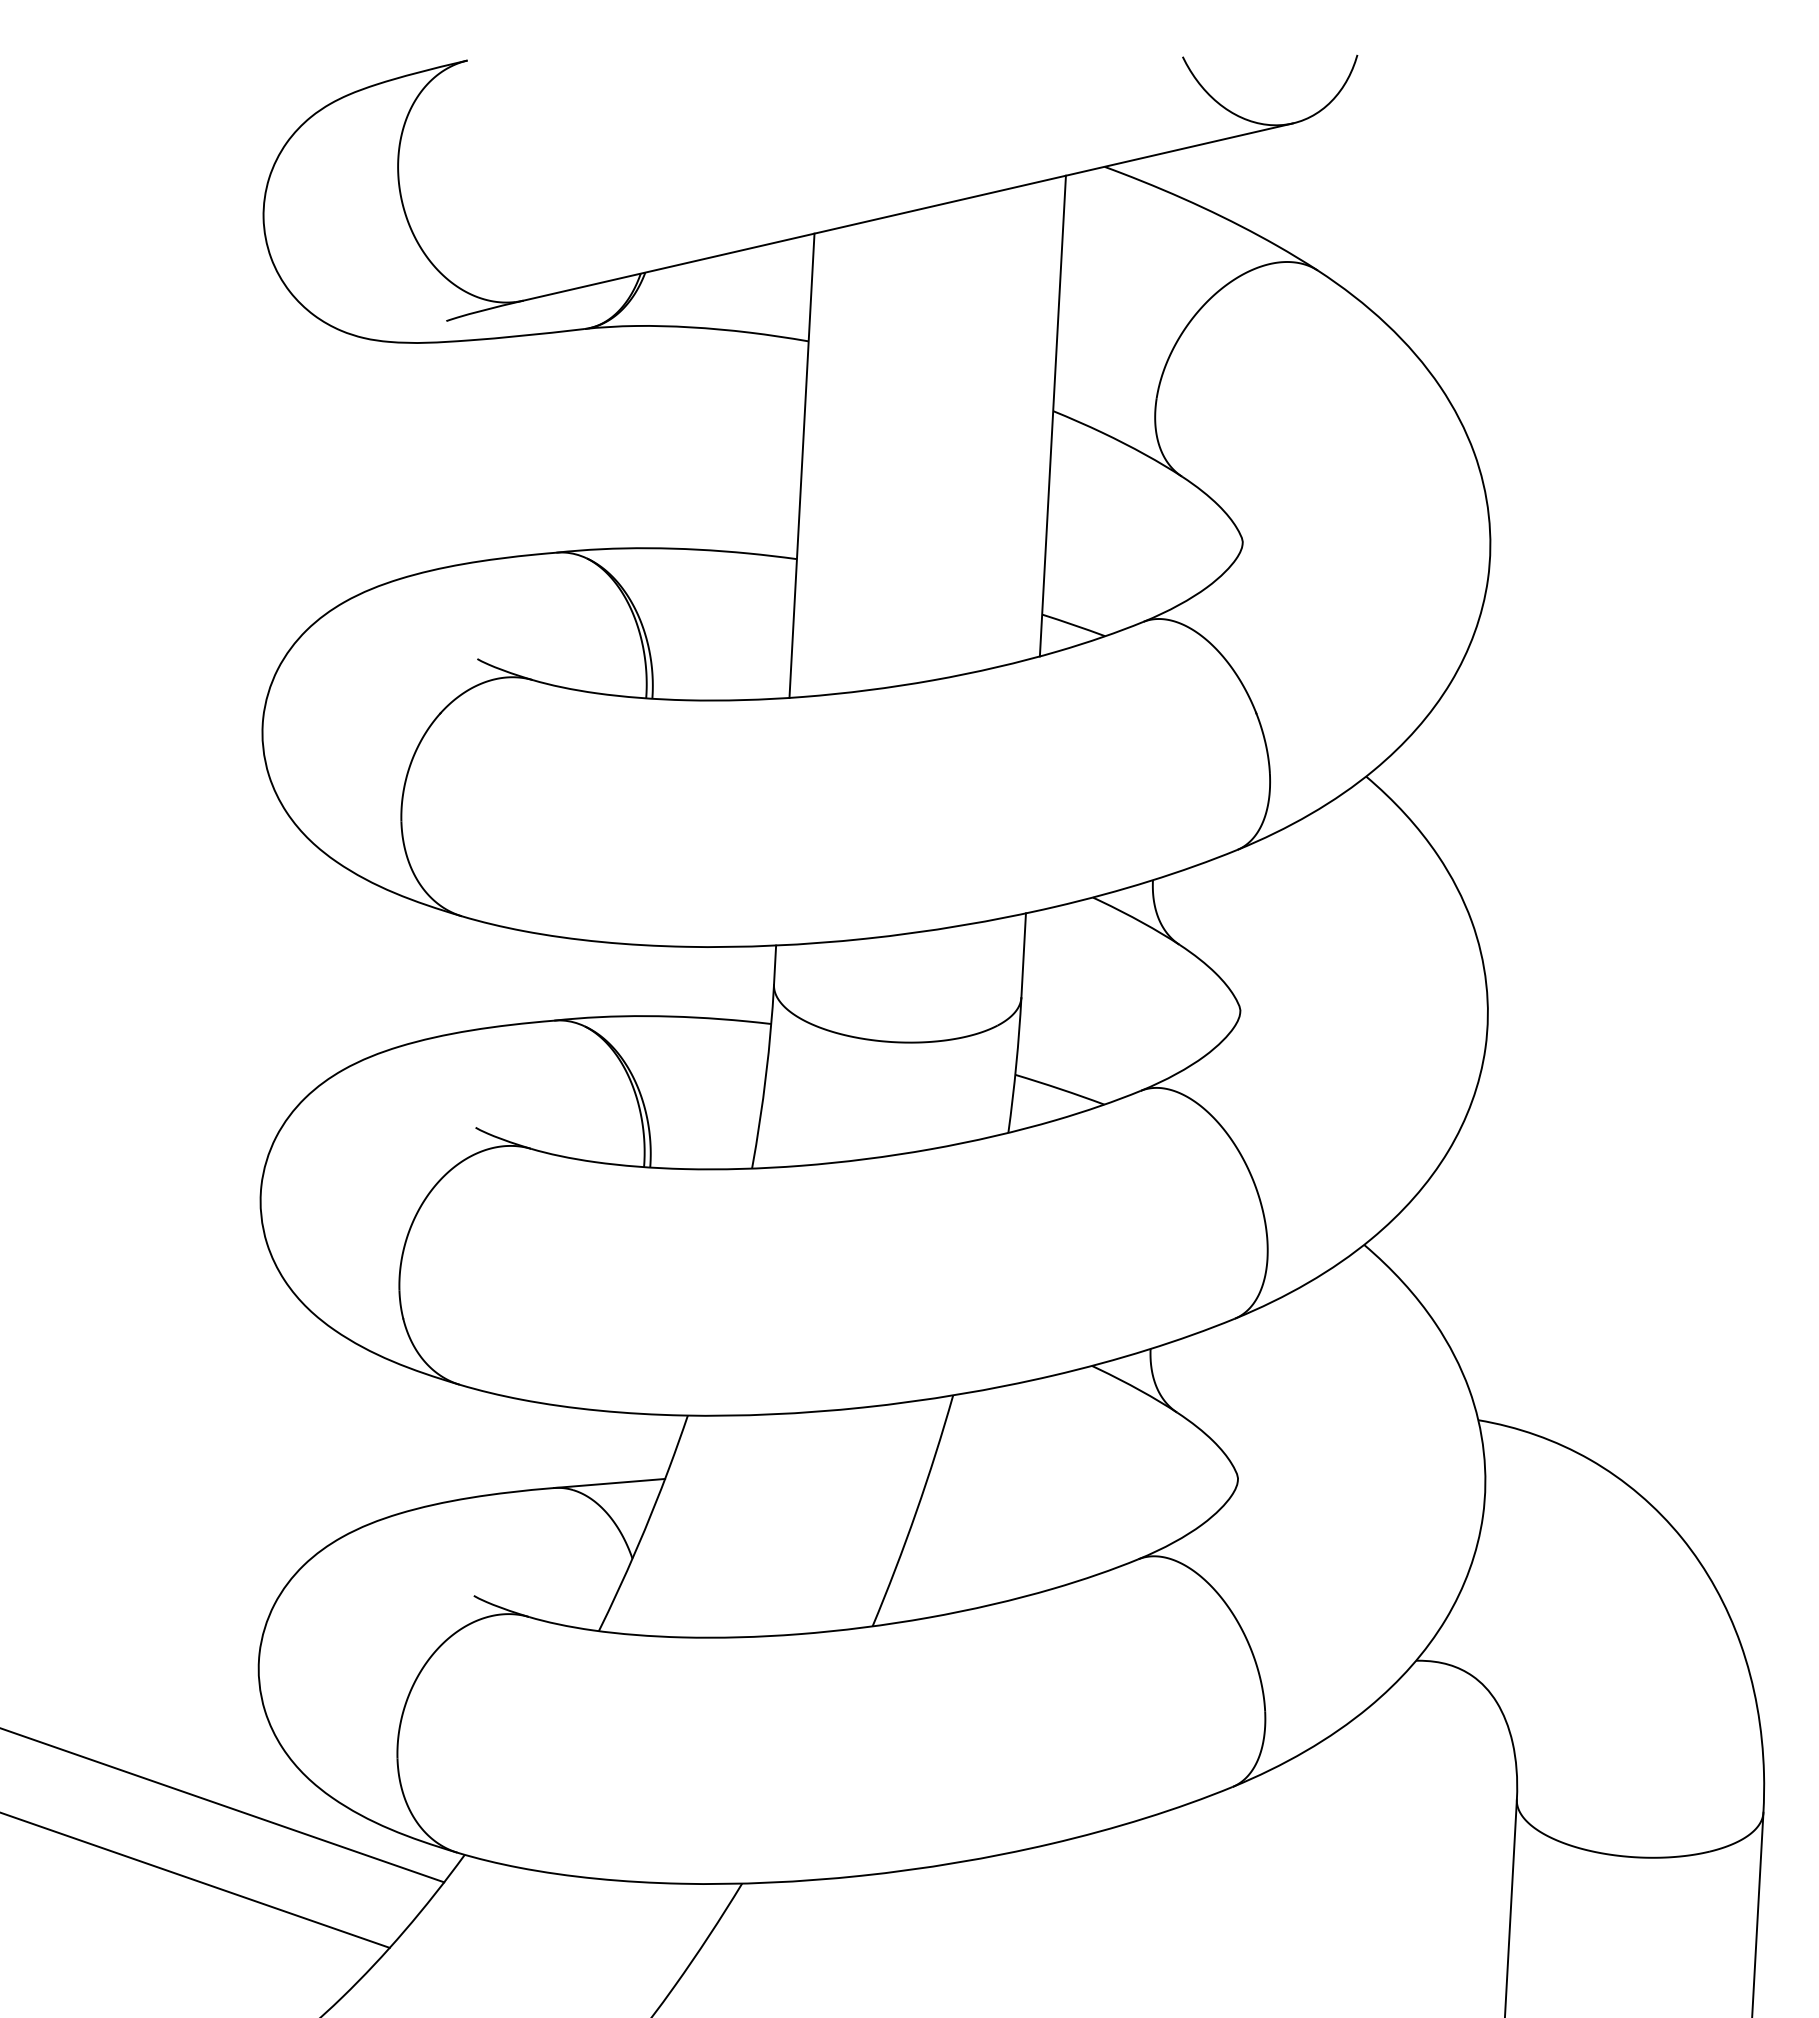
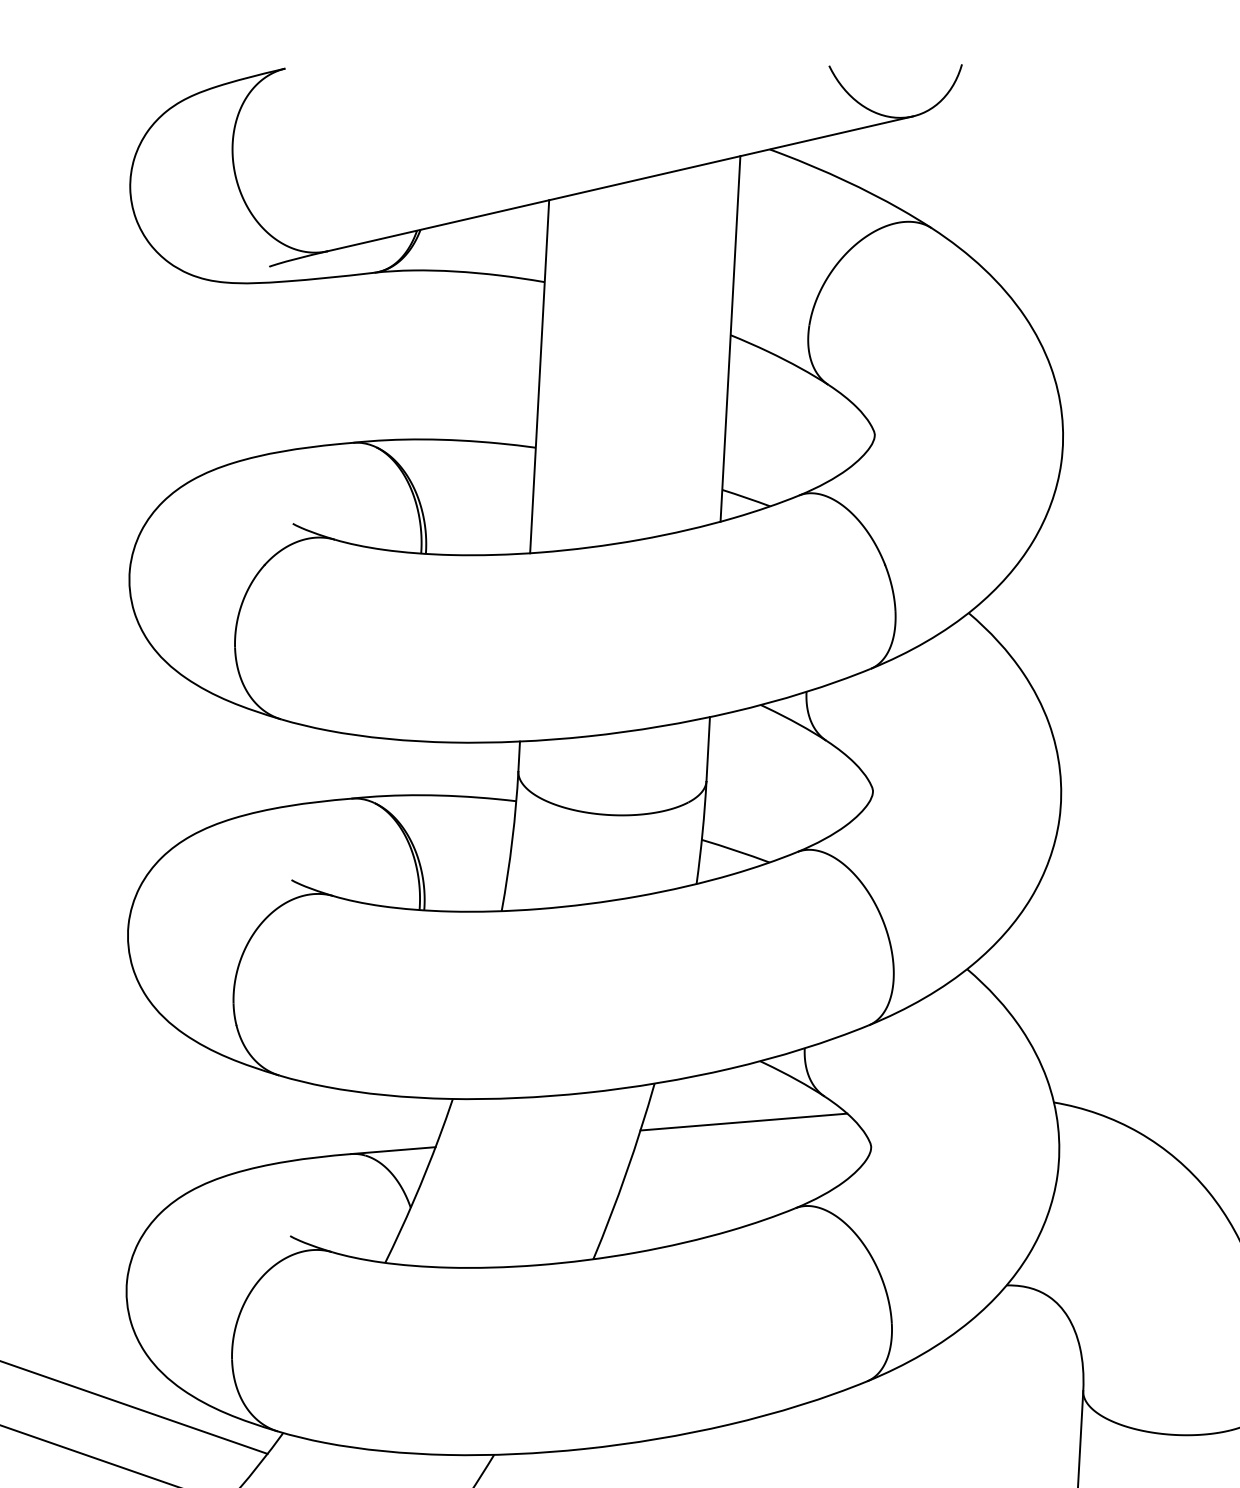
line: (1070, 1445) -> (743, 1121), added

